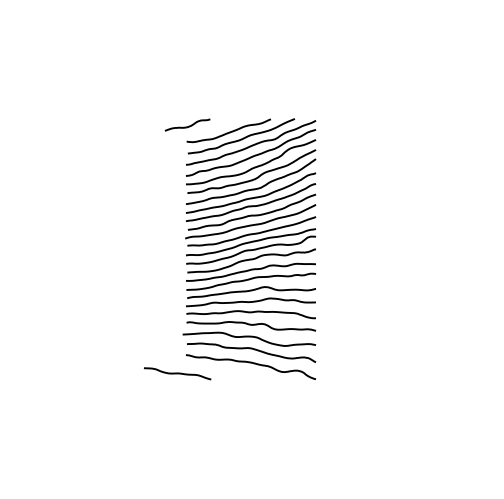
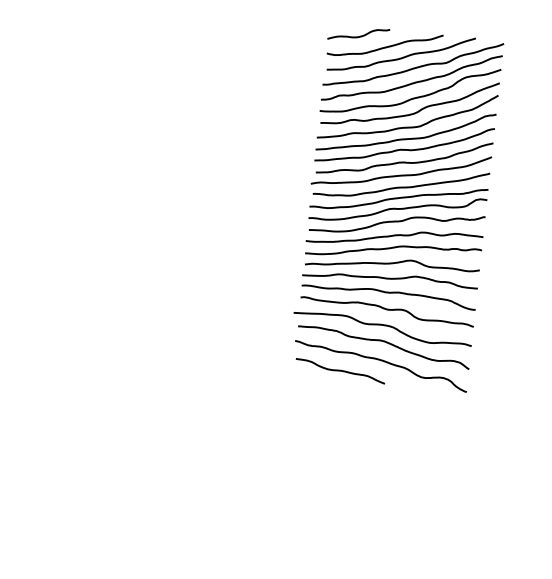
curve: (188, 125) -> (359, 35), moved
curve: (177, 373) -> (340, 370), moved

